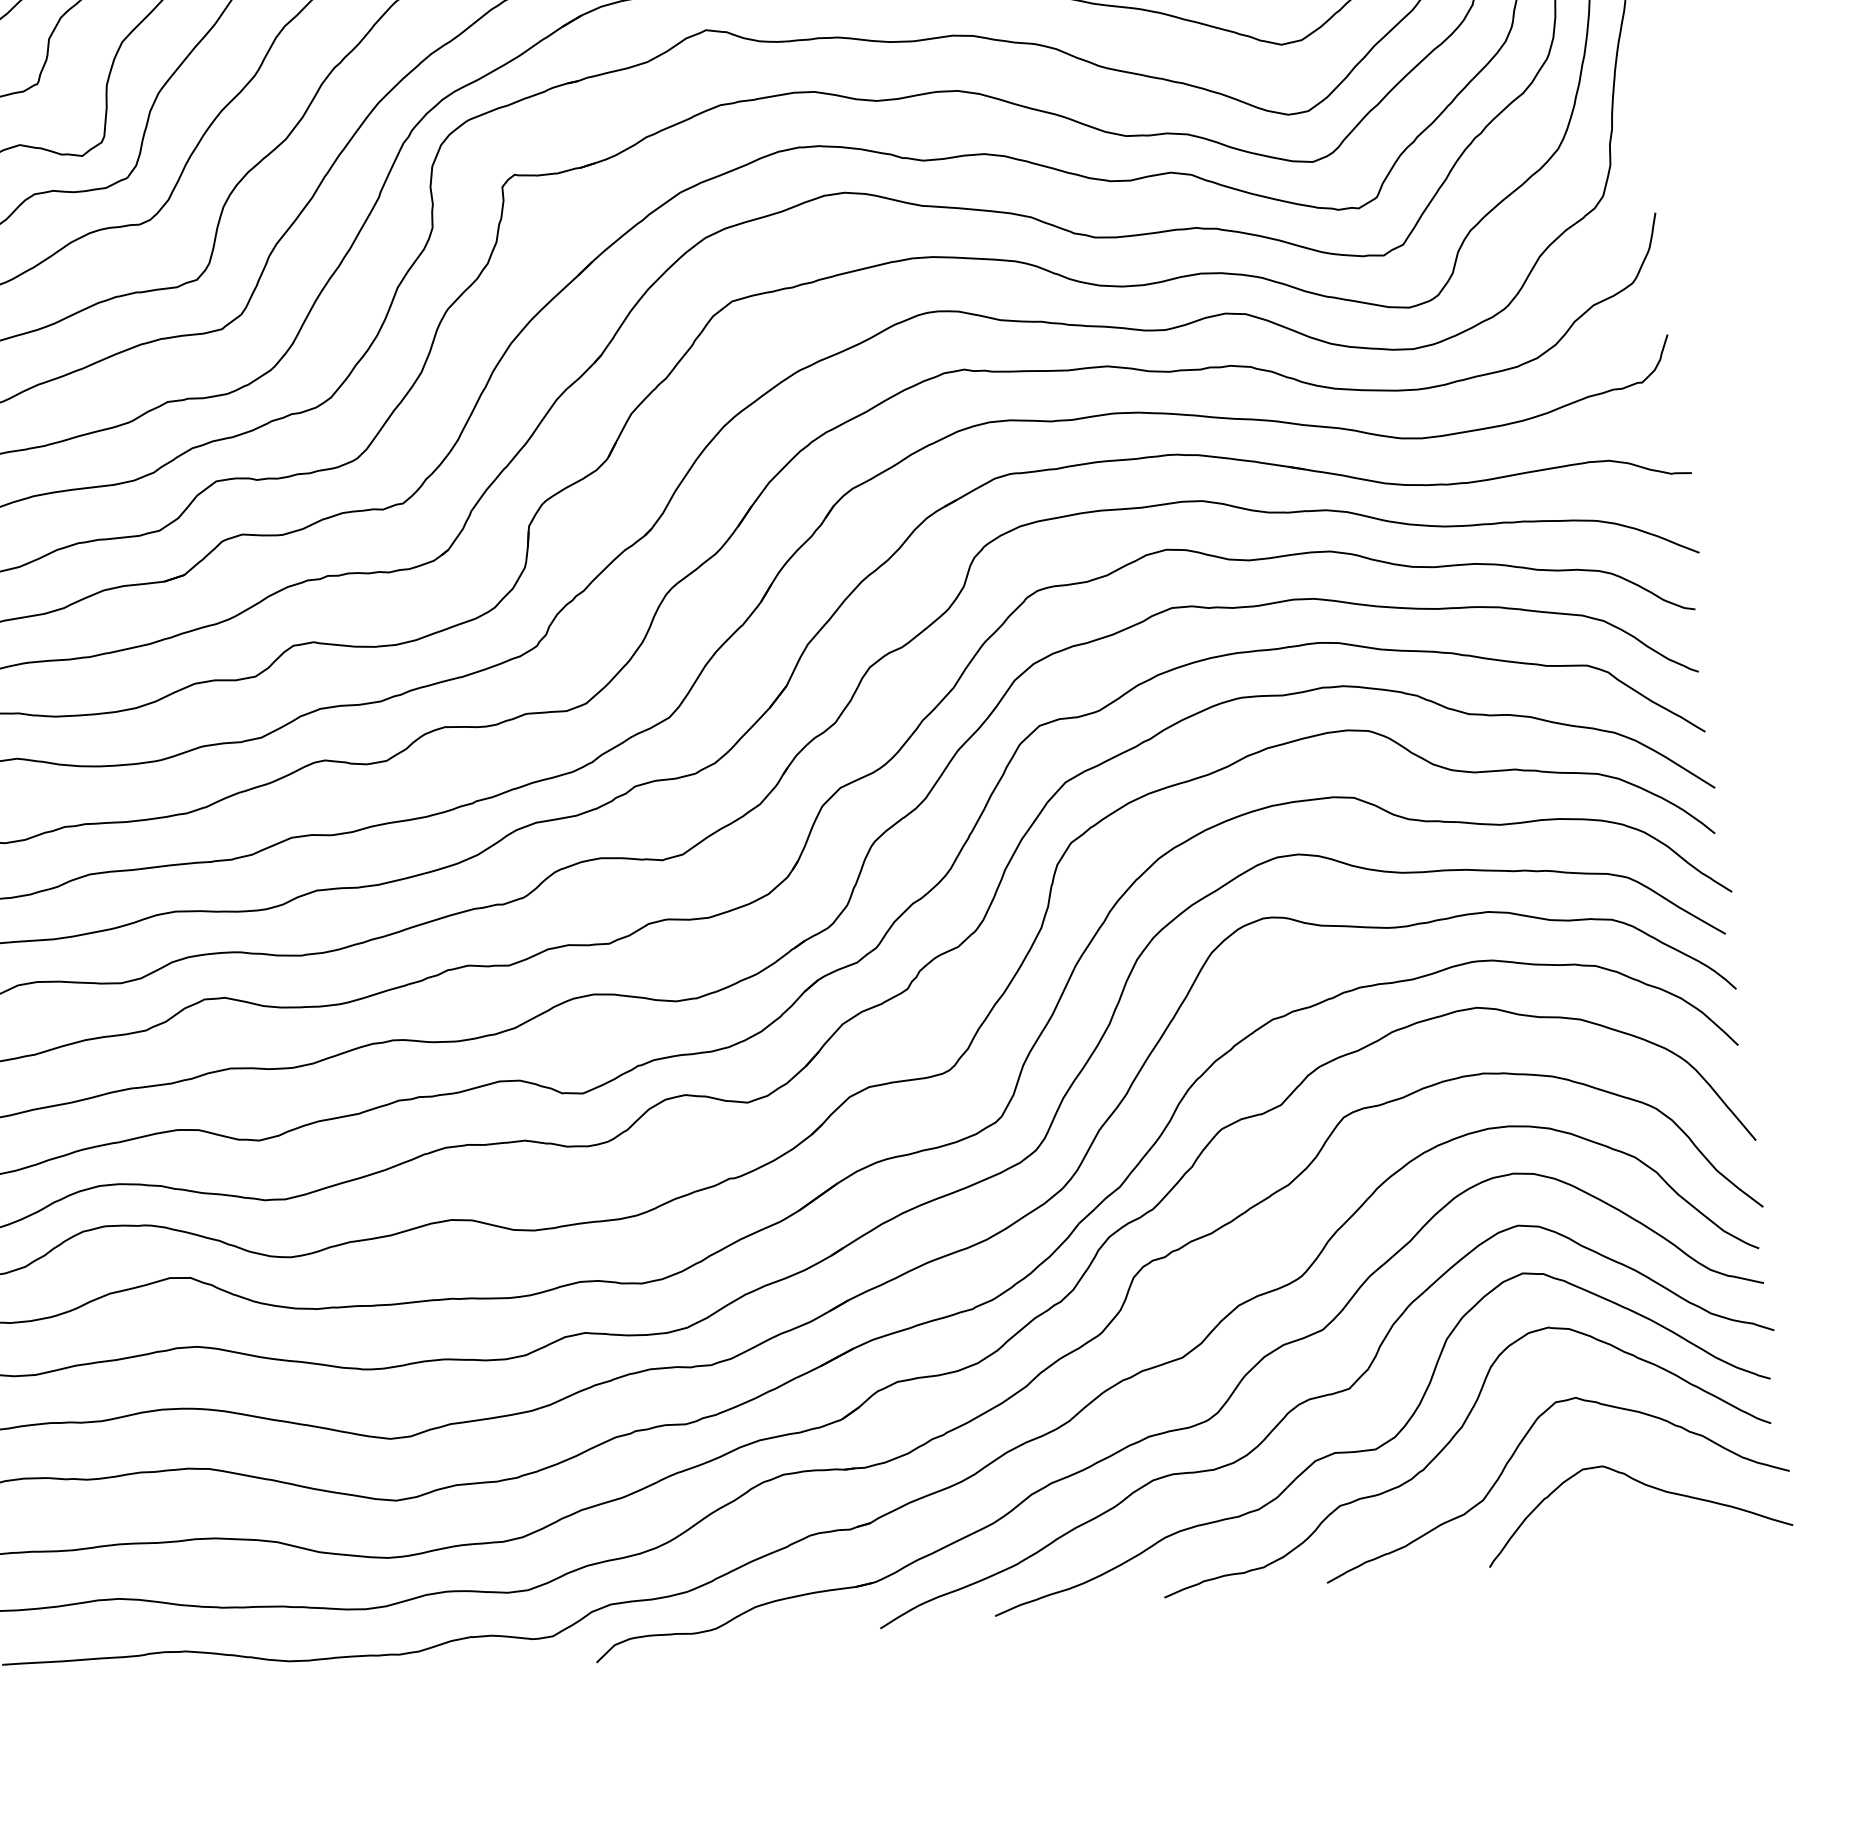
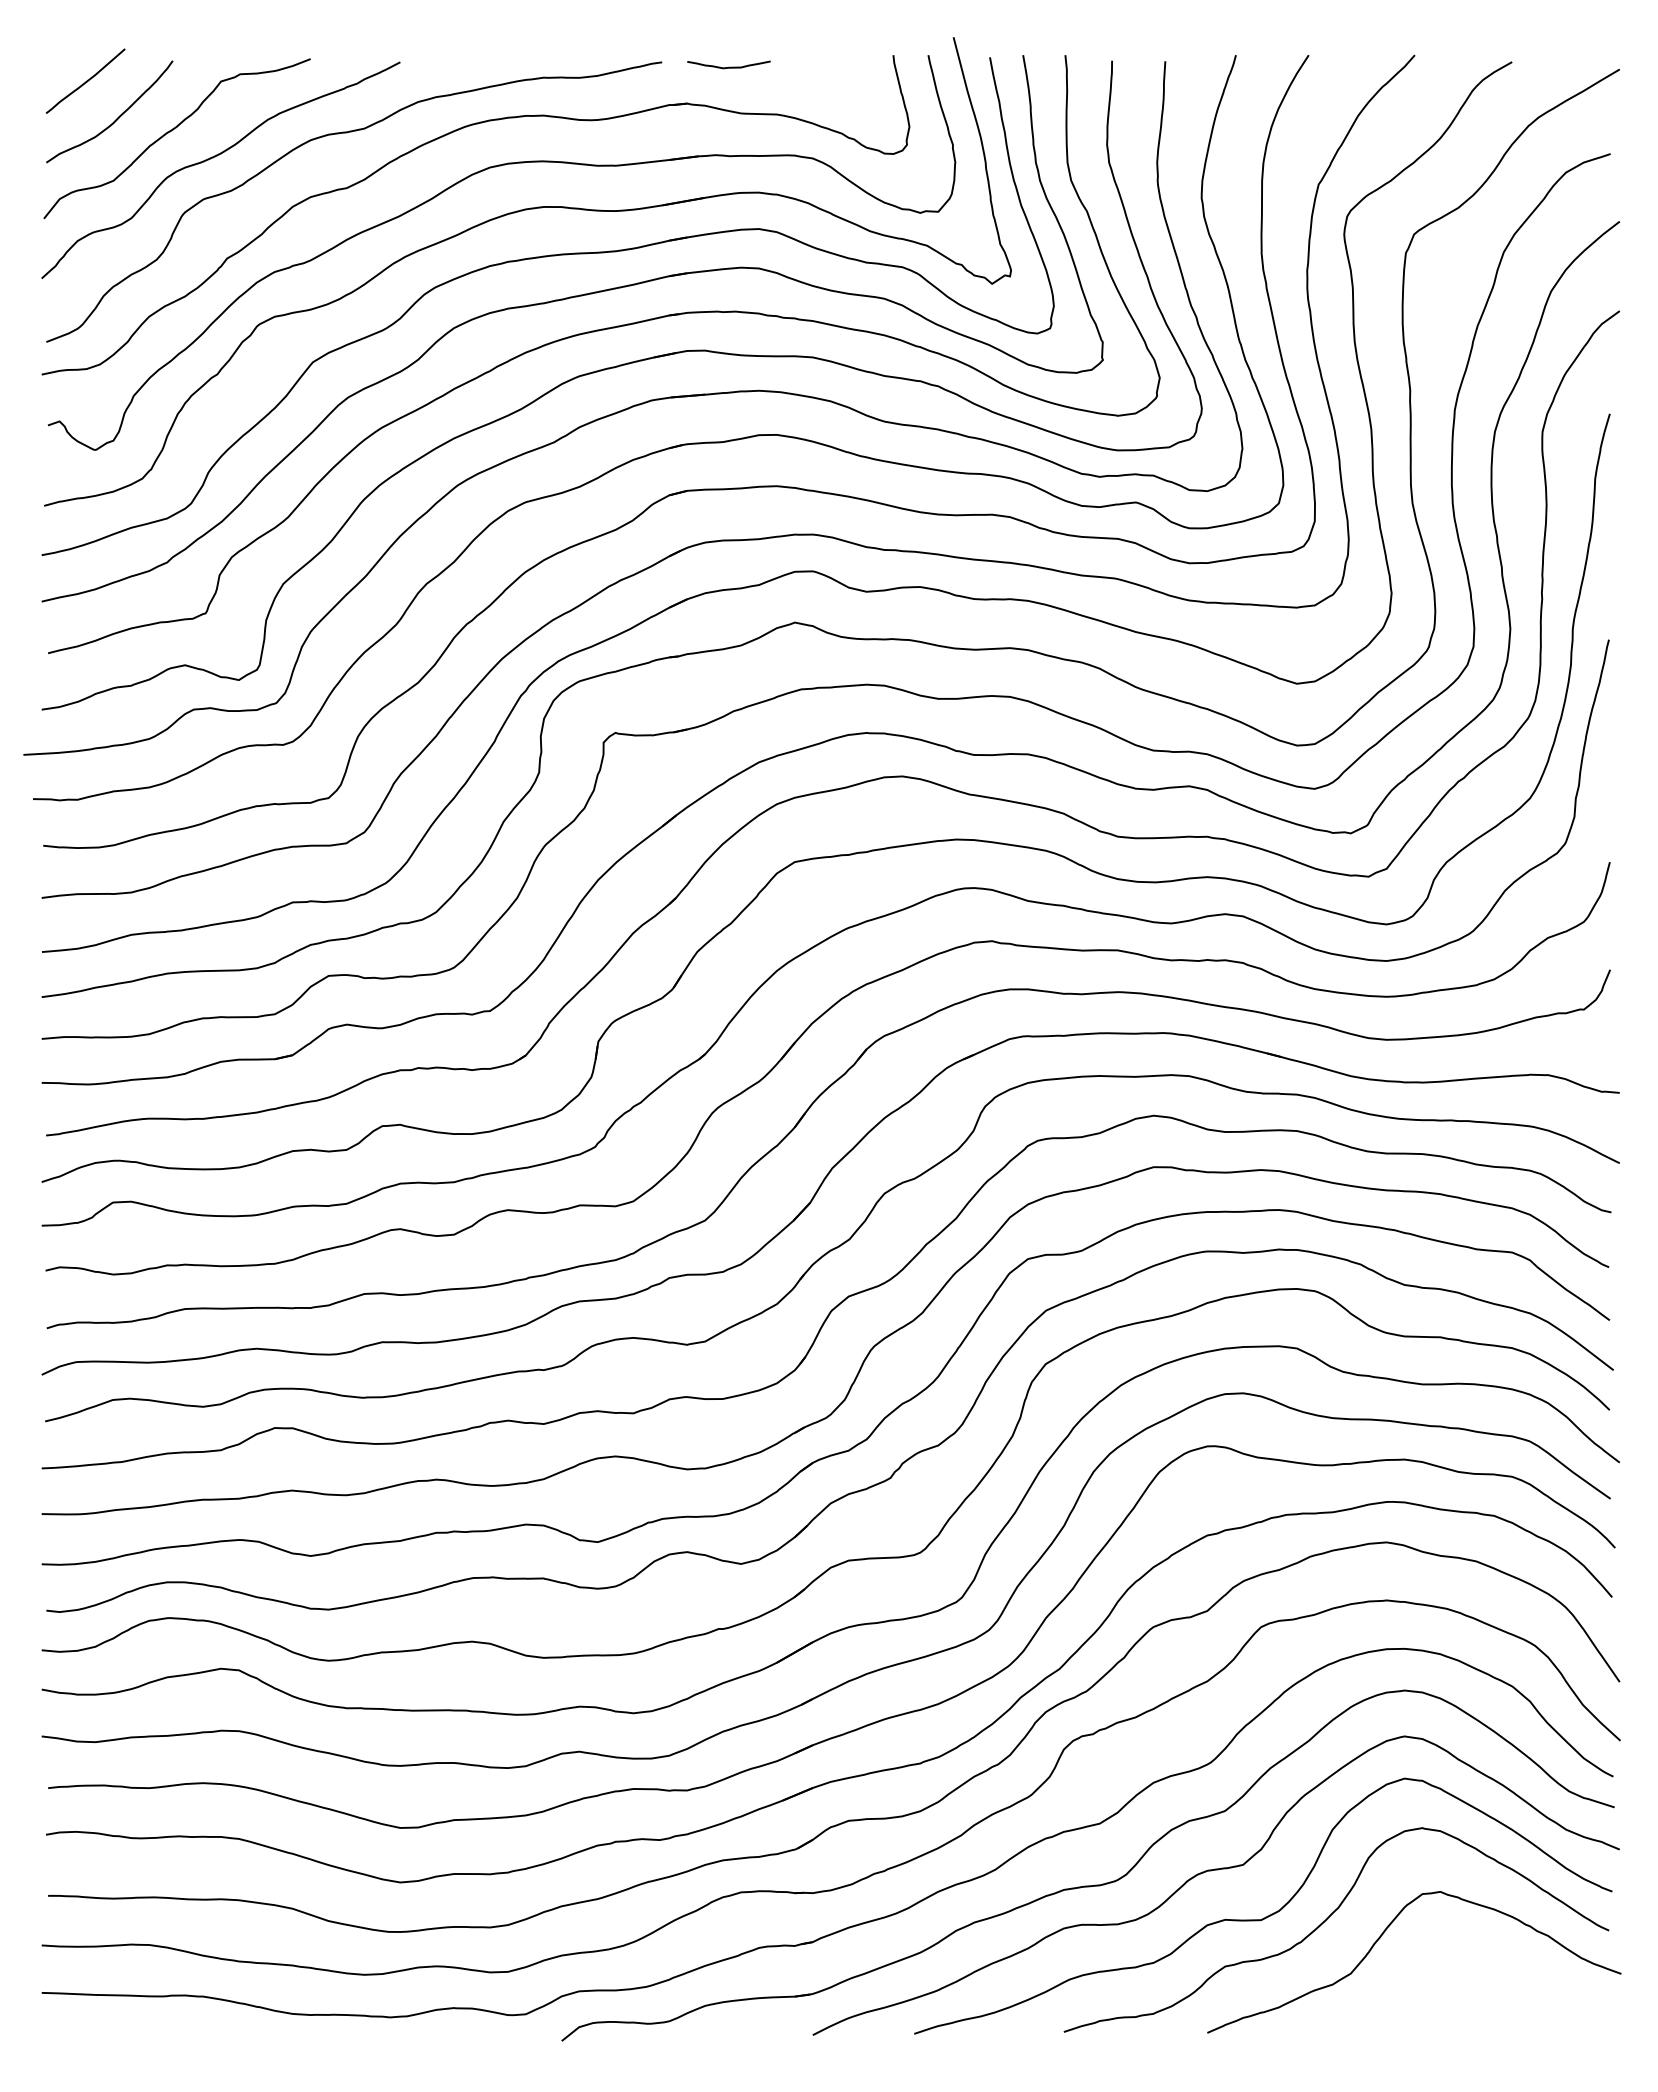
curve: (1644, 1485) -> (1493, 1974), removed

